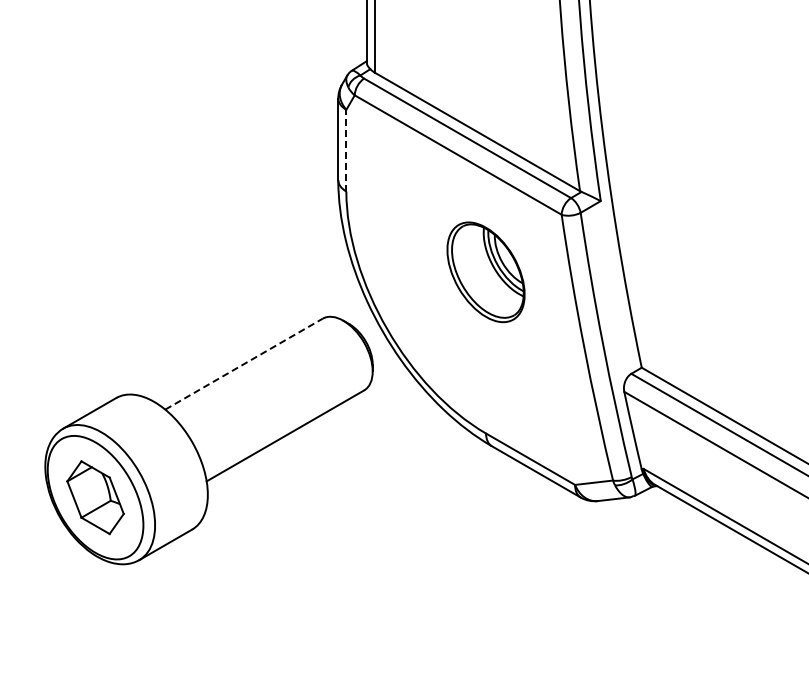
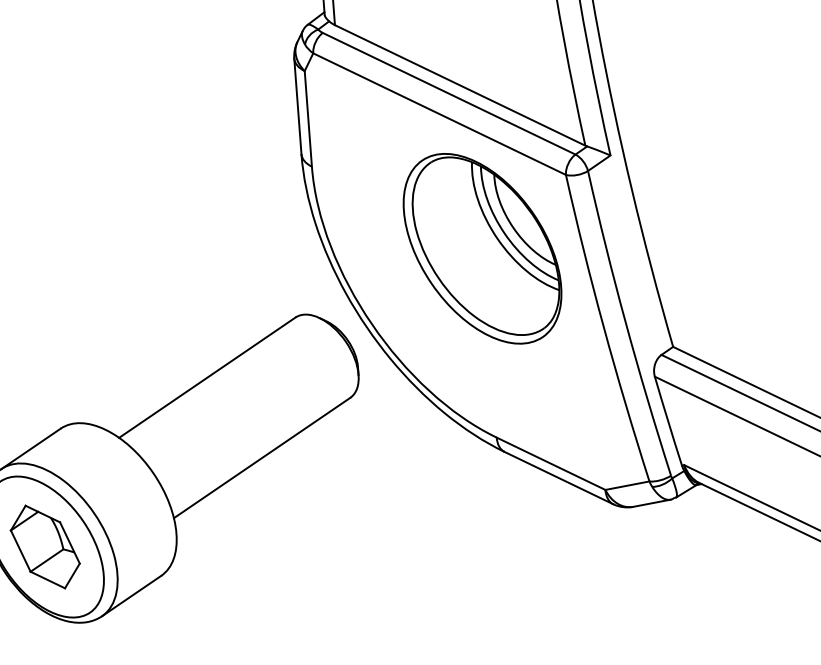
line: (346, 150) -> (308, 118), dashed -> solid
part: (485, 272) -> (481, 249), size x1.67
line: (244, 364) -> (207, 378), dashed -> solid

